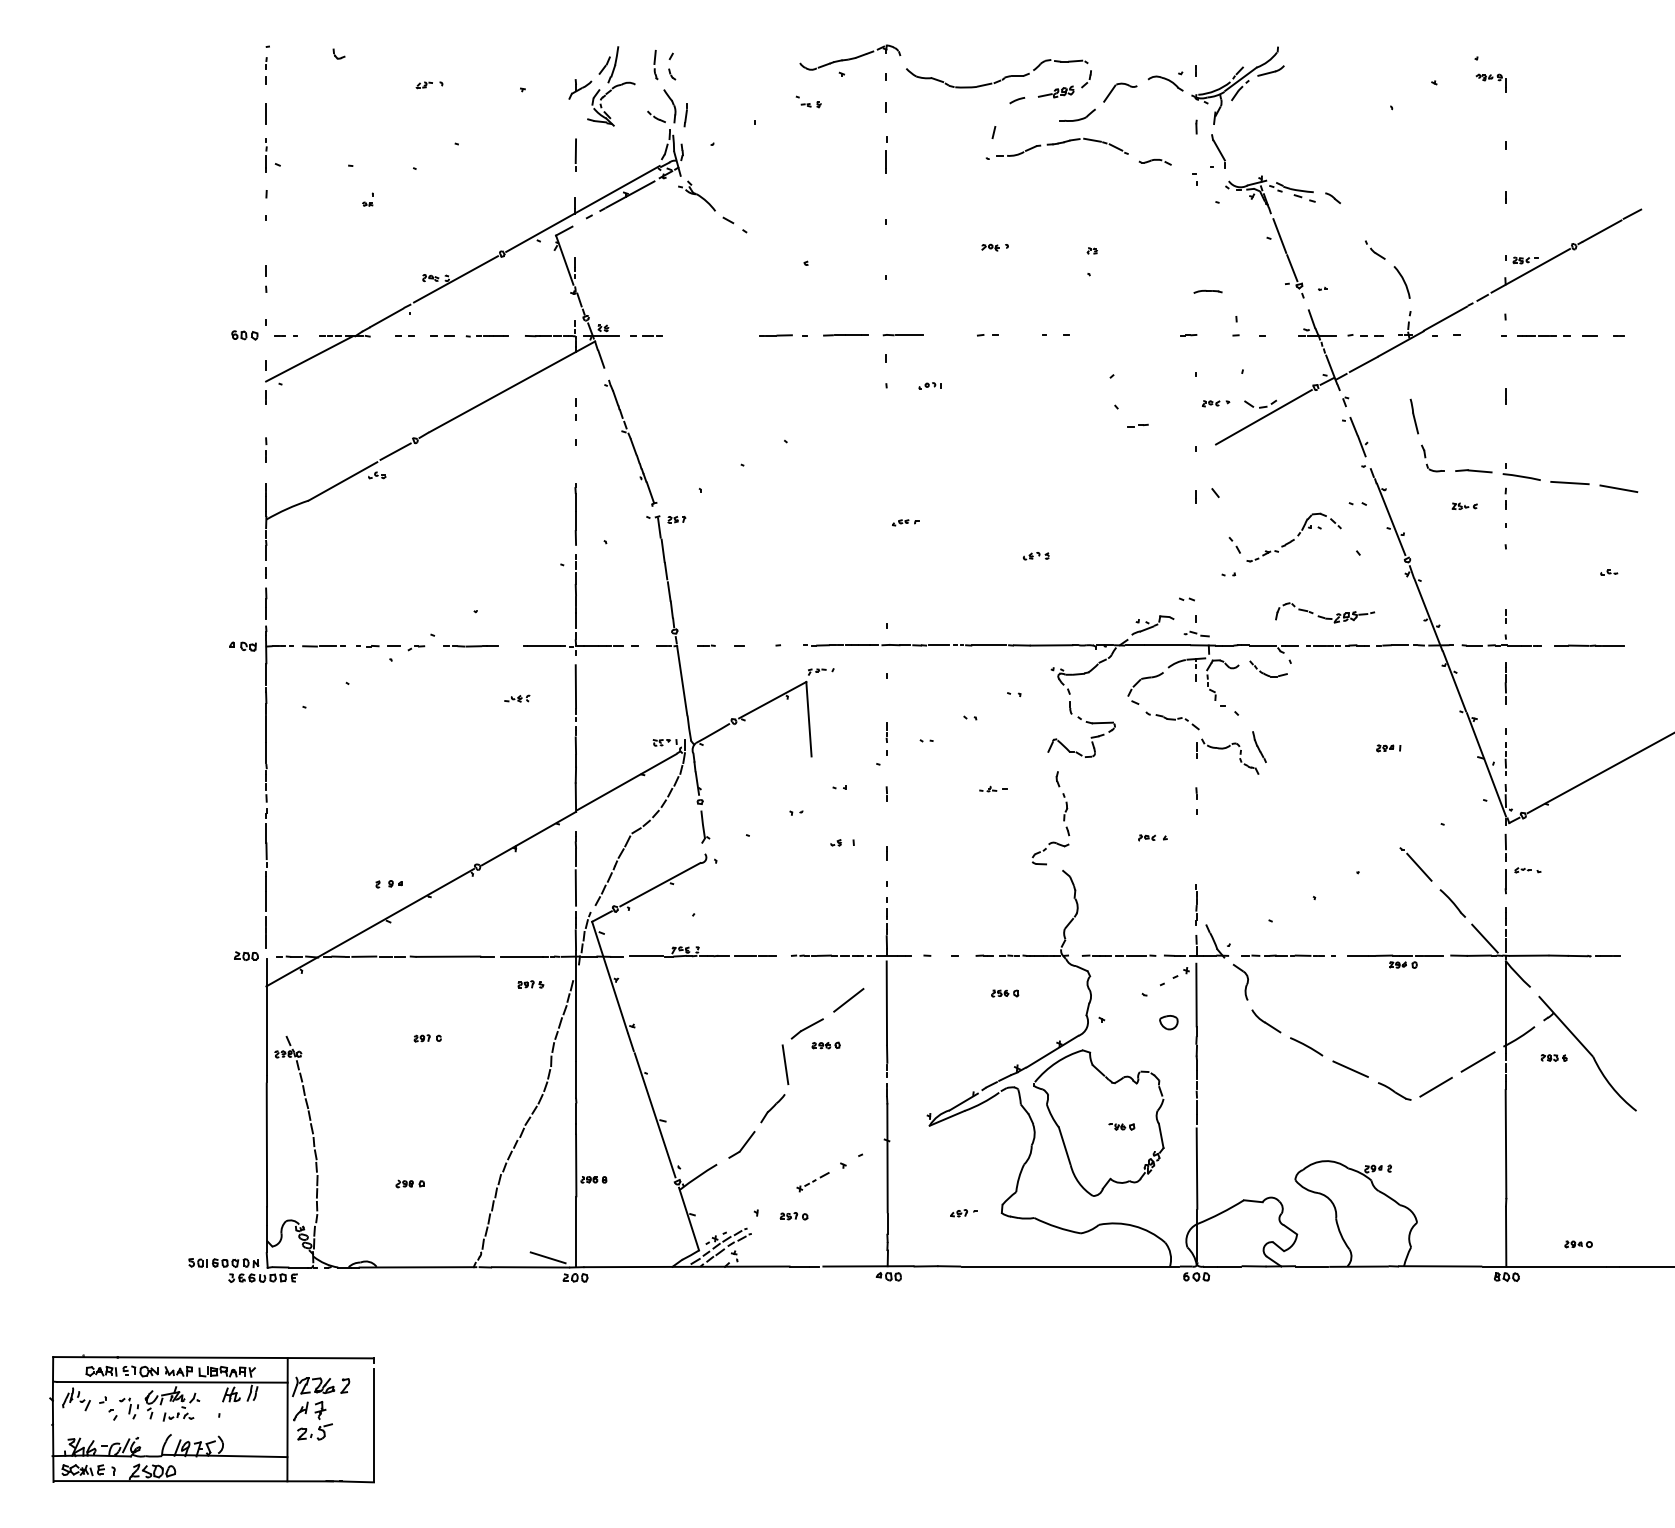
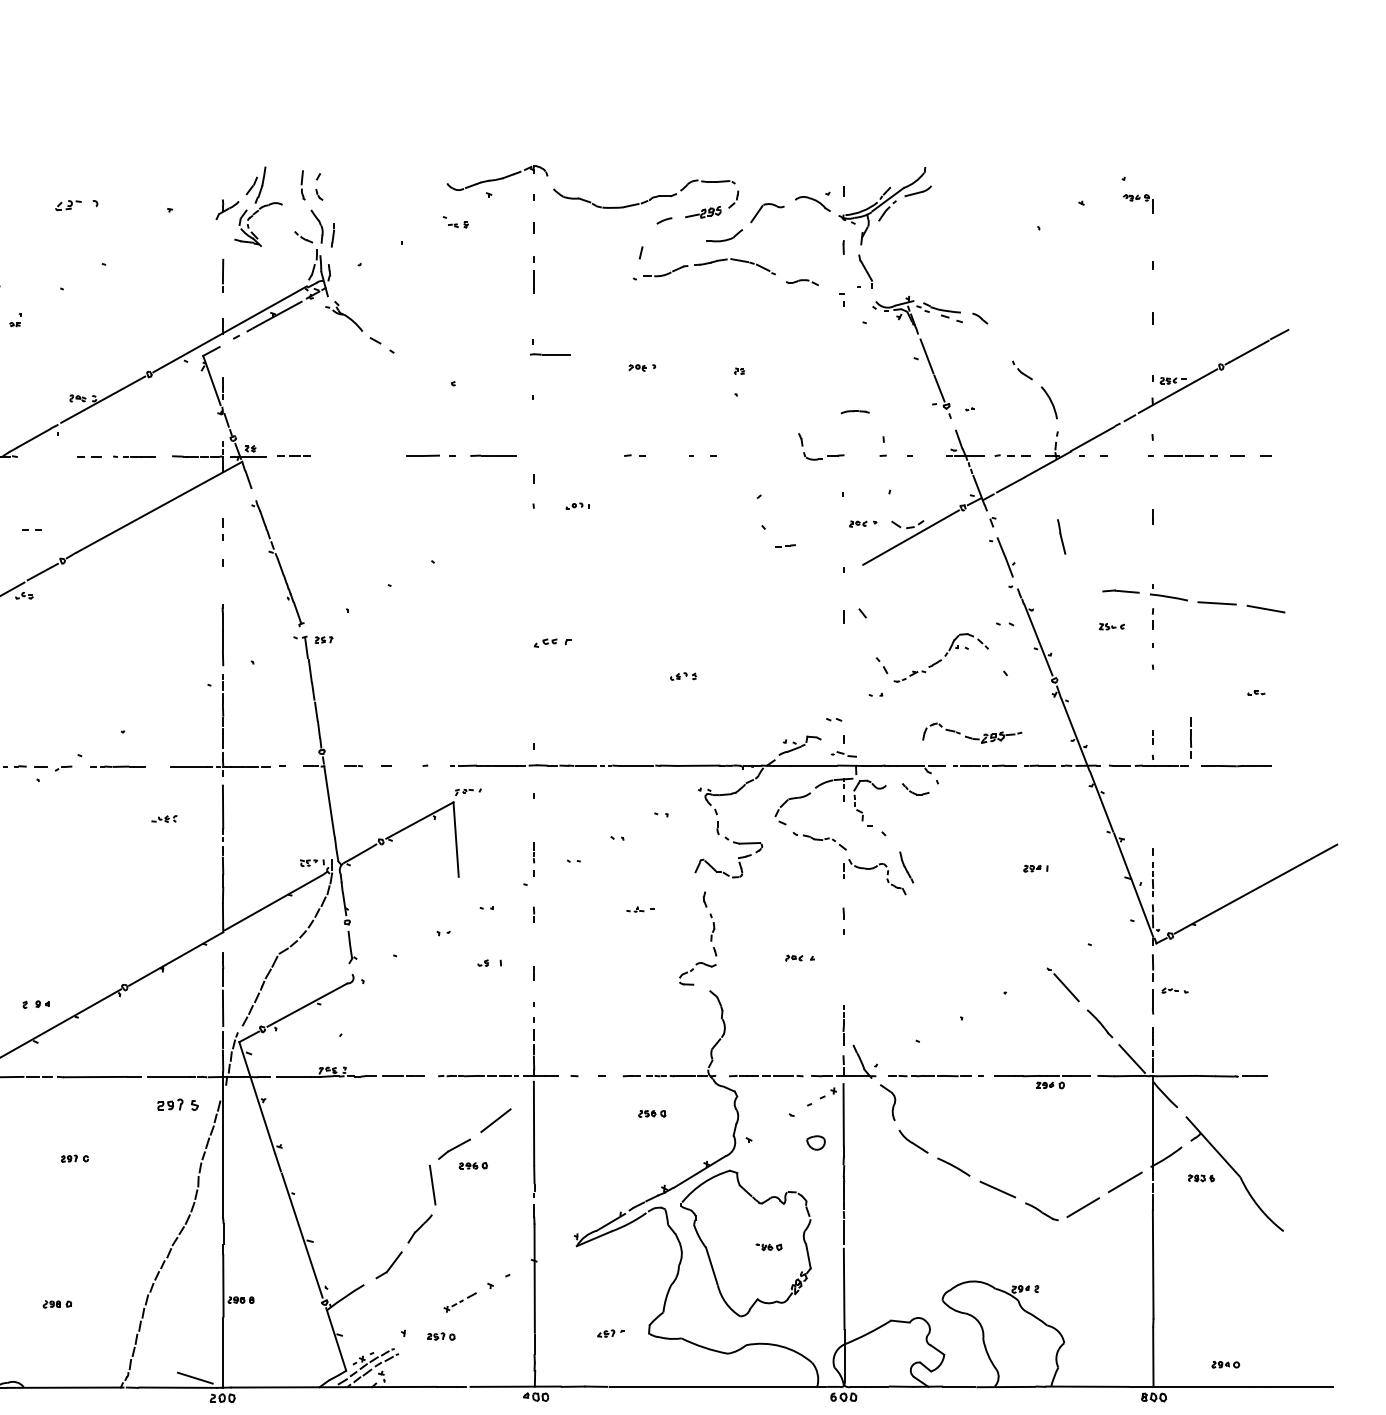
part: (429, 85) -> (76, 205), size x1.6
line: (401, 335) -> (28, 528), moved
line: (902, 335) -> (549, 354), moved
part: (1426, 457) -> (803, 445), moved
part: (905, 522) -> (552, 642), size x1.4
part: (1268, 668) -> (915, 788), size x0.7
line: (1505, 683) -> (1190, 737), moved
part: (530, 984) -> (177, 1104), size x1.6

